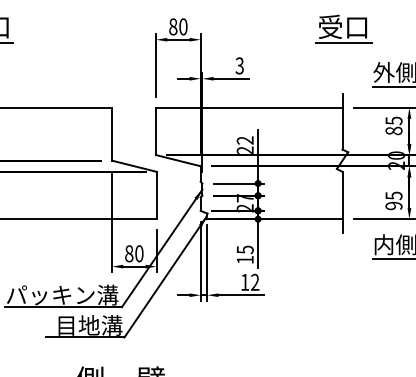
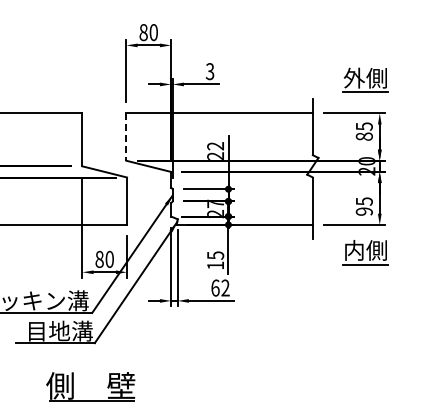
part: (343, 28) -> (313, 34), removed
line: (156, 131) -> (126, 137), solid -> dashed
text: (245, 281) -> (215, 287), 12 -> 62

